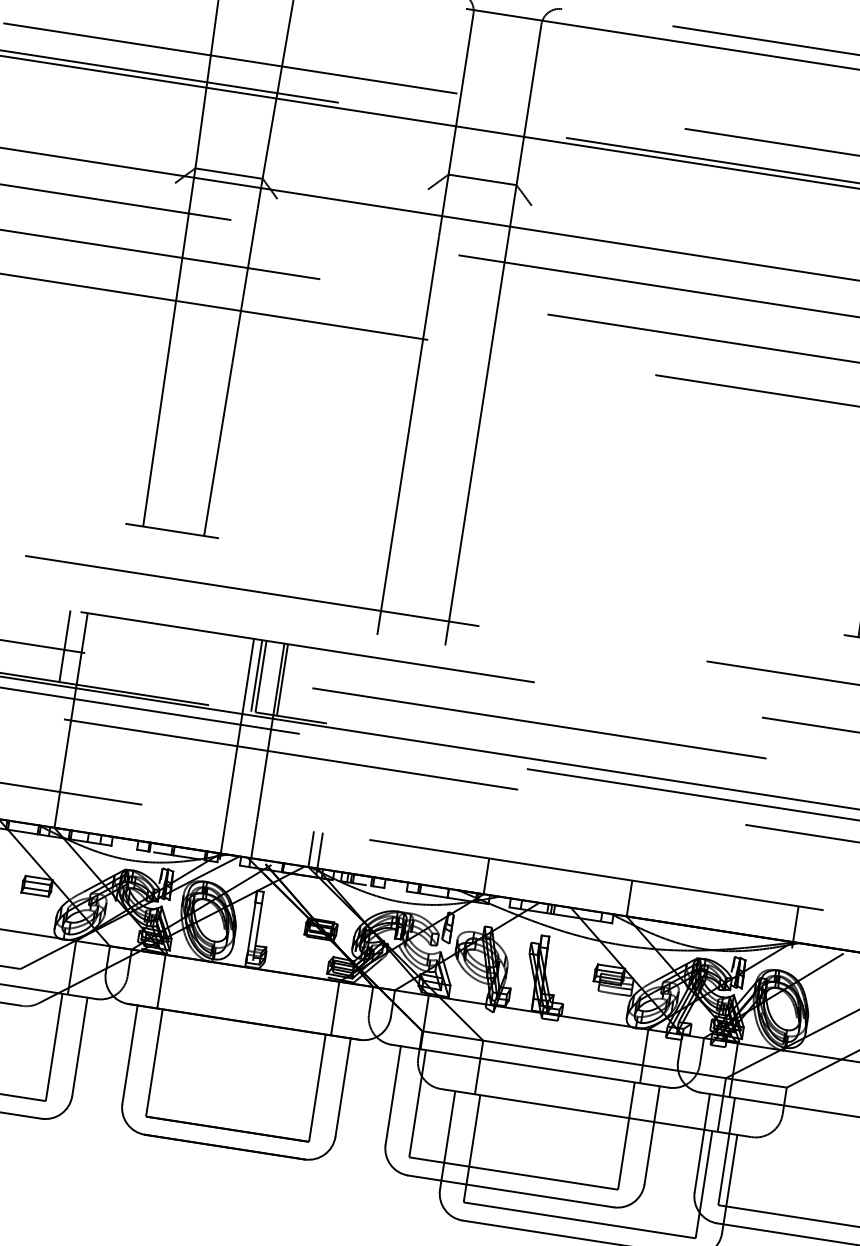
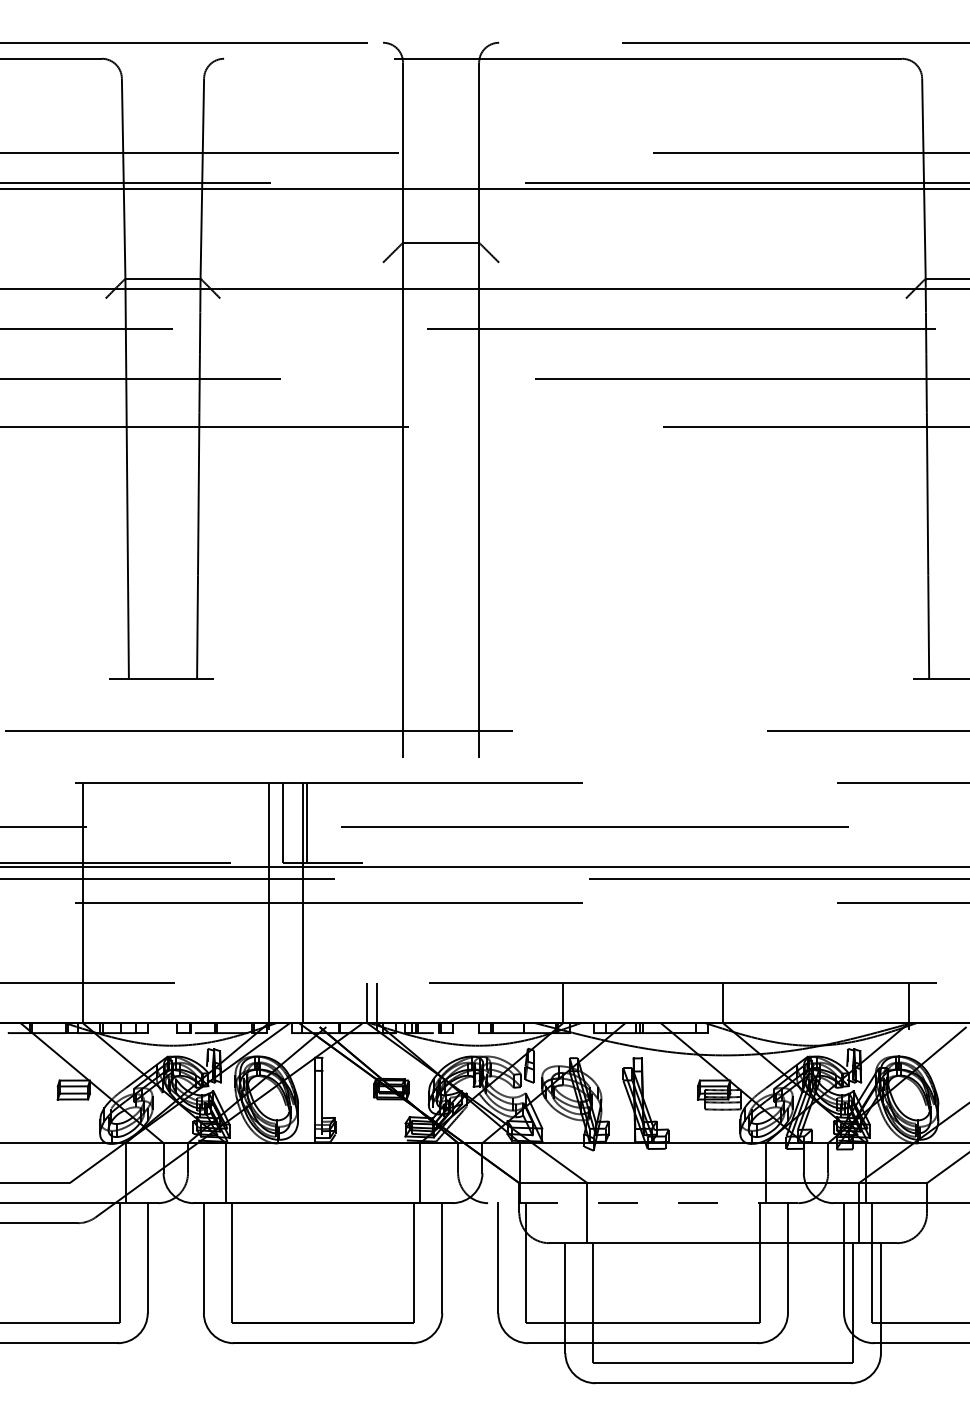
line: (64, 646) -> (63, 823), removed
line: (256, 676) -> (278, 823), removed
line: (529, 1066) -> (642, 1203), solid -> dashed

